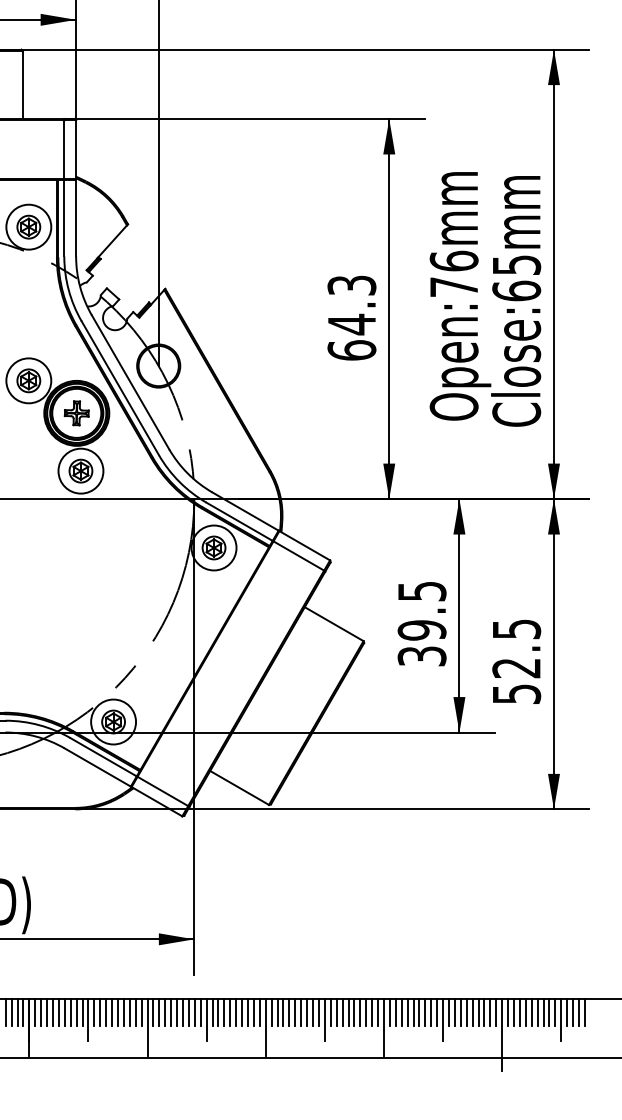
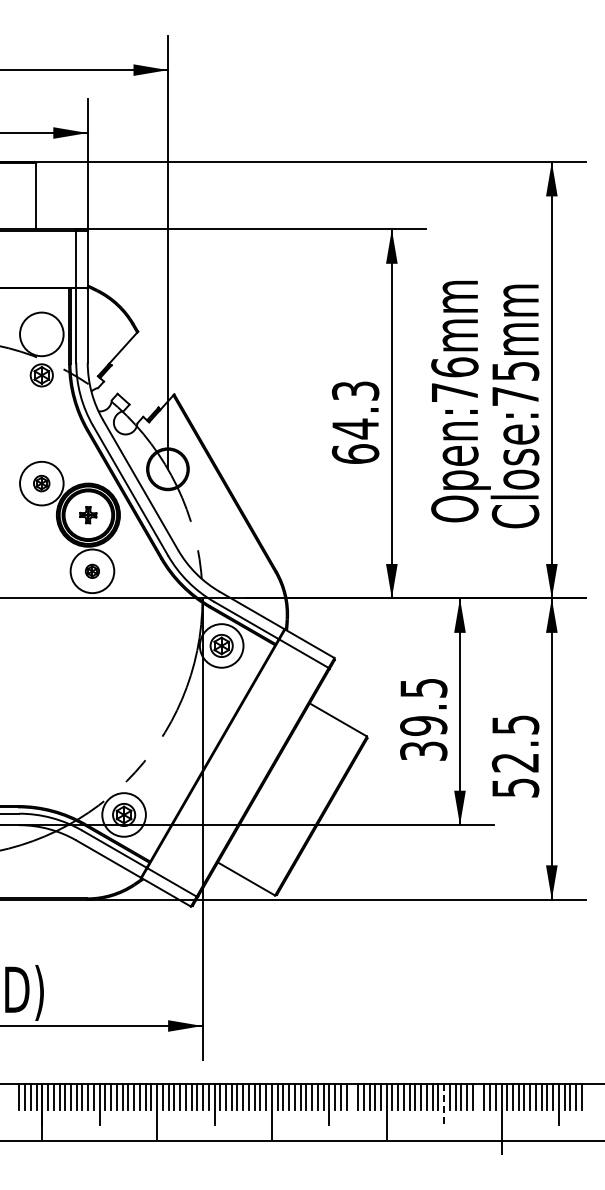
part: (28, 227) -> (41, 375), moved
text: (516, 291) -> (515, 396), Close:65mm -> Close:75mm
part: (28, 380) -> (41, 483), size x0.7
part: (75, 412) -> (87, 514), size x0.7
part: (81, 471) -> (92, 571), size x0.6
line: (348, 1011) -> (352, 1096), removed
line: (478, 1011) -> (478, 1096), removed
line: (443, 1020) -> (444, 1104), solid -> dashed

